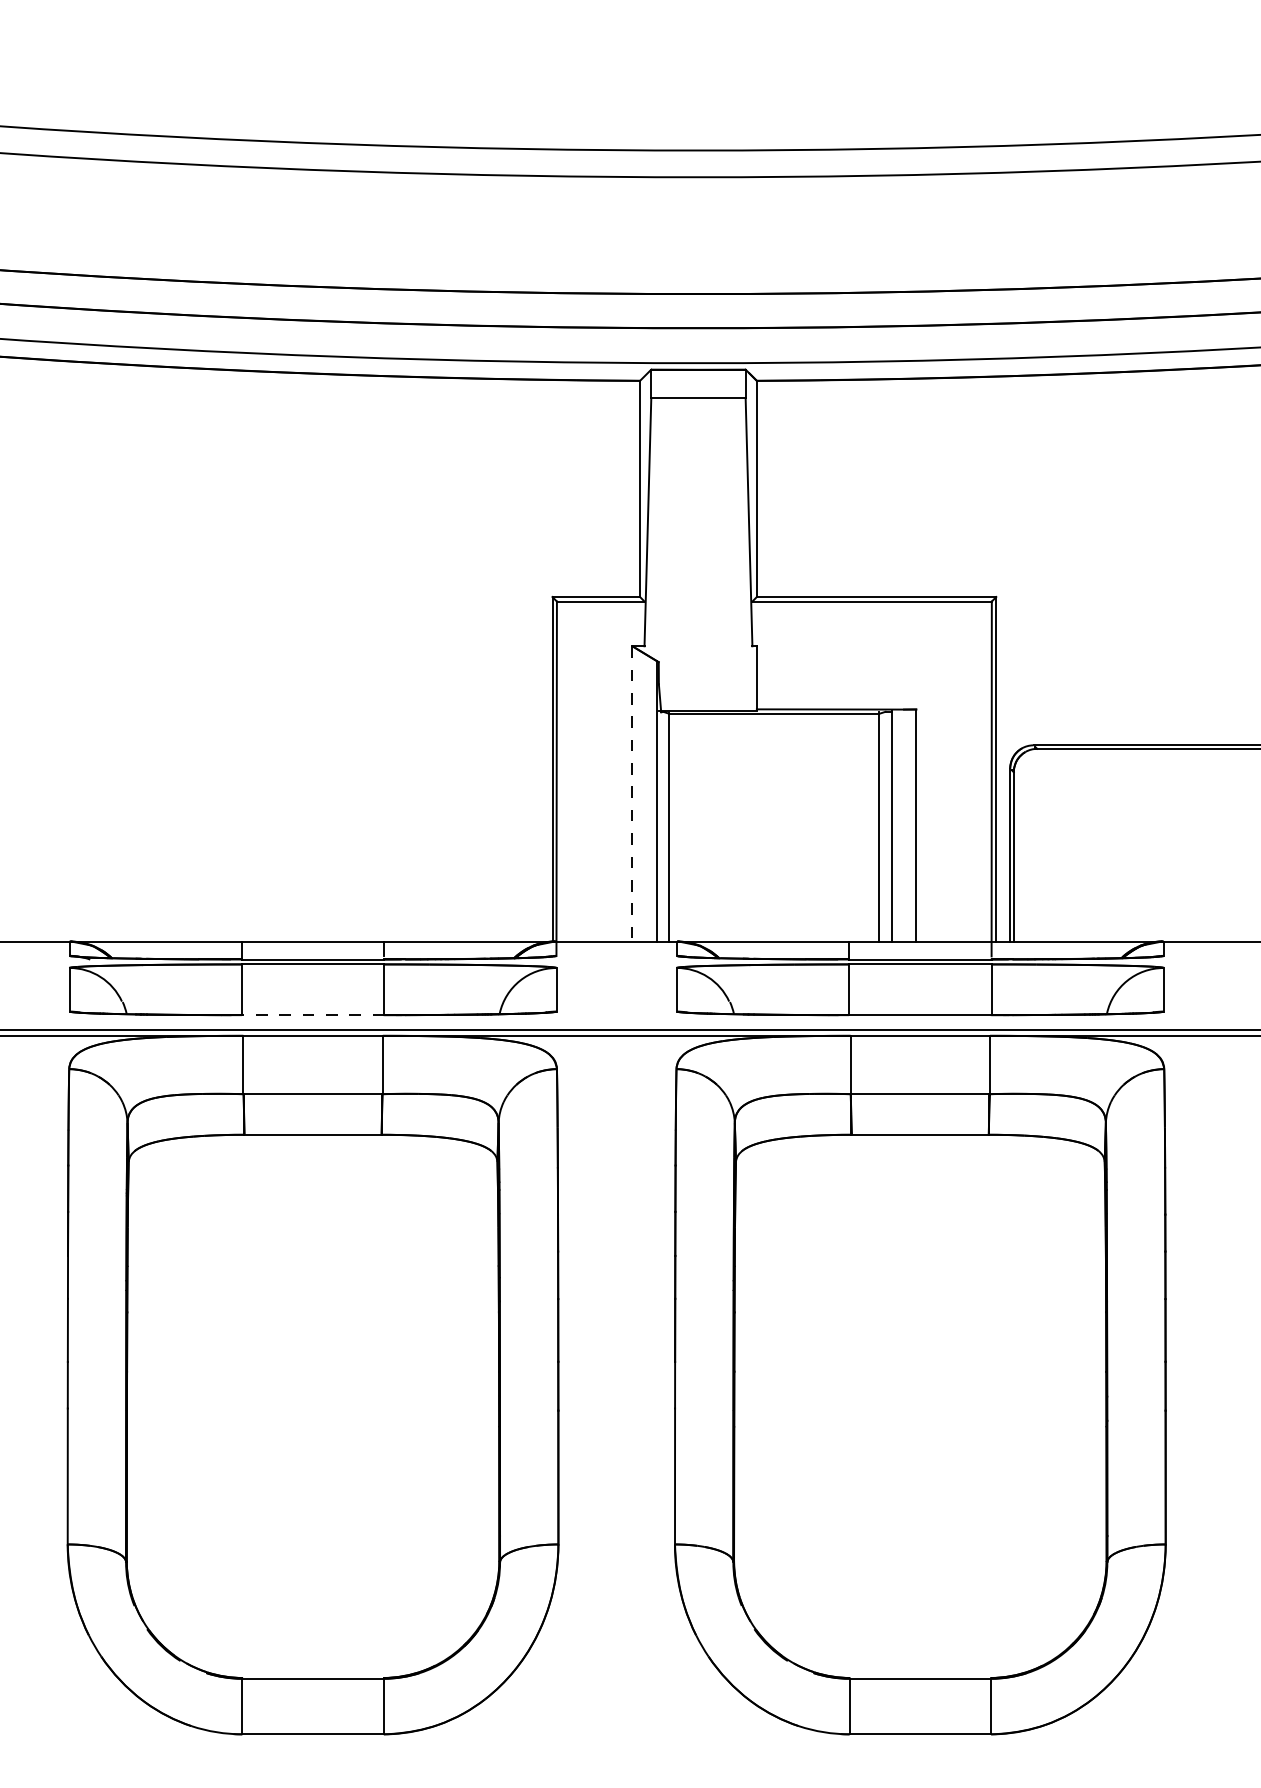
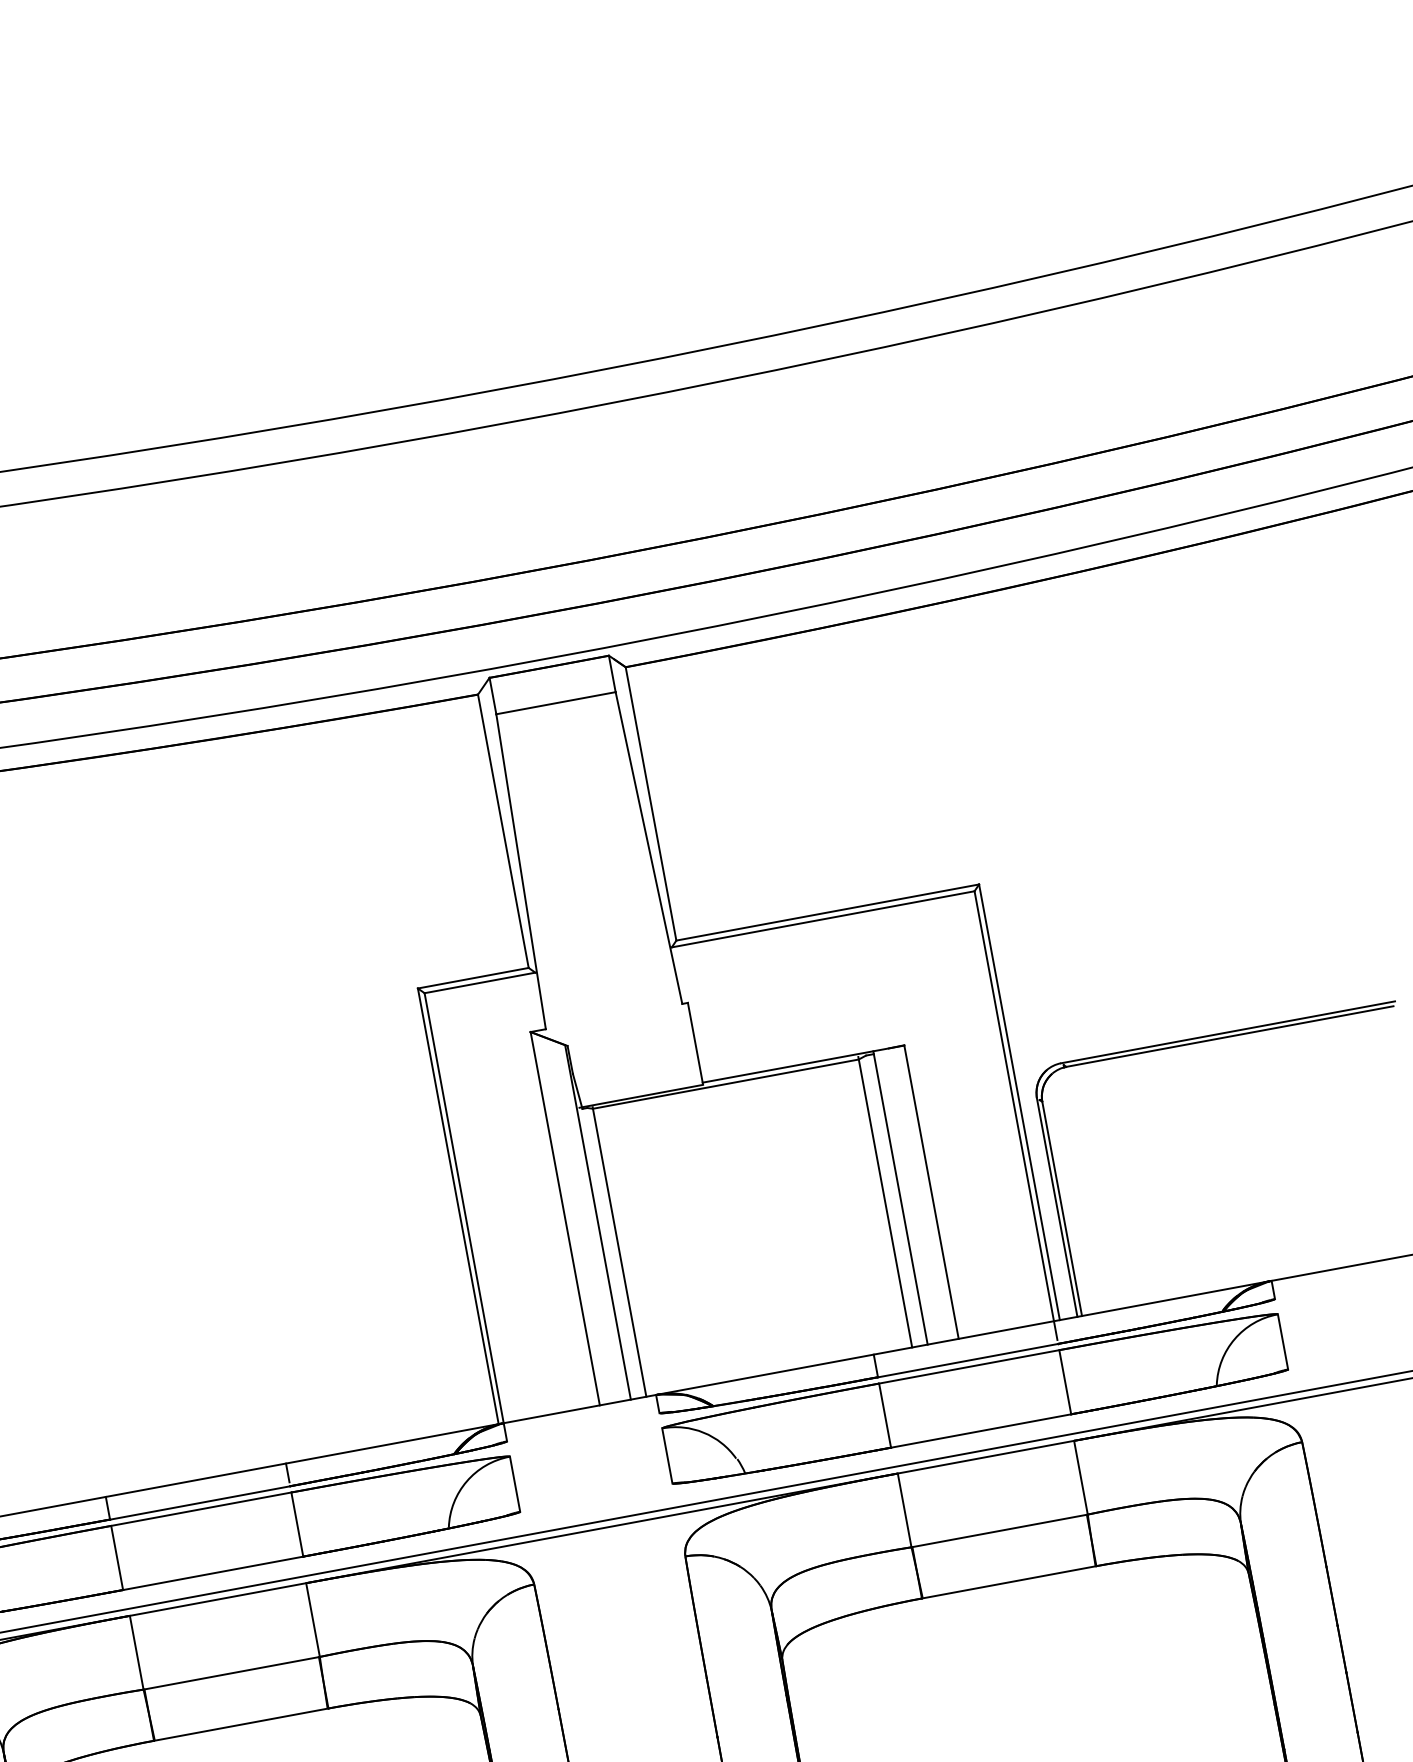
line: (632, 793) -> (565, 1218), dashed -> solid
line: (312, 1015) -> (212, 1573), dashed -> solid

